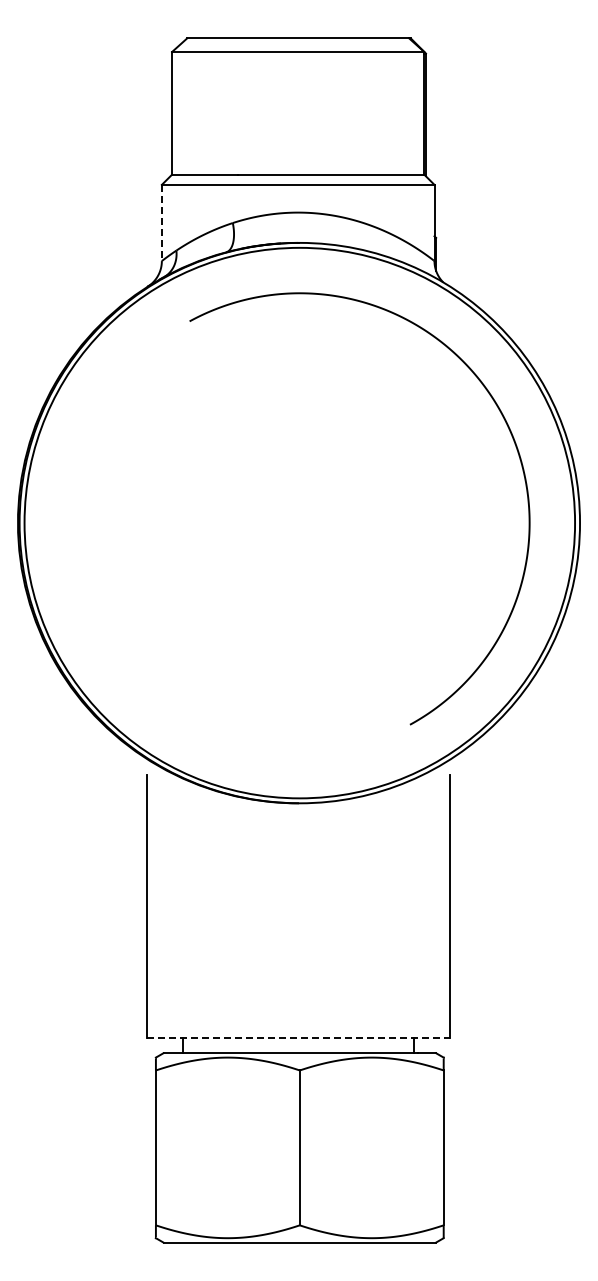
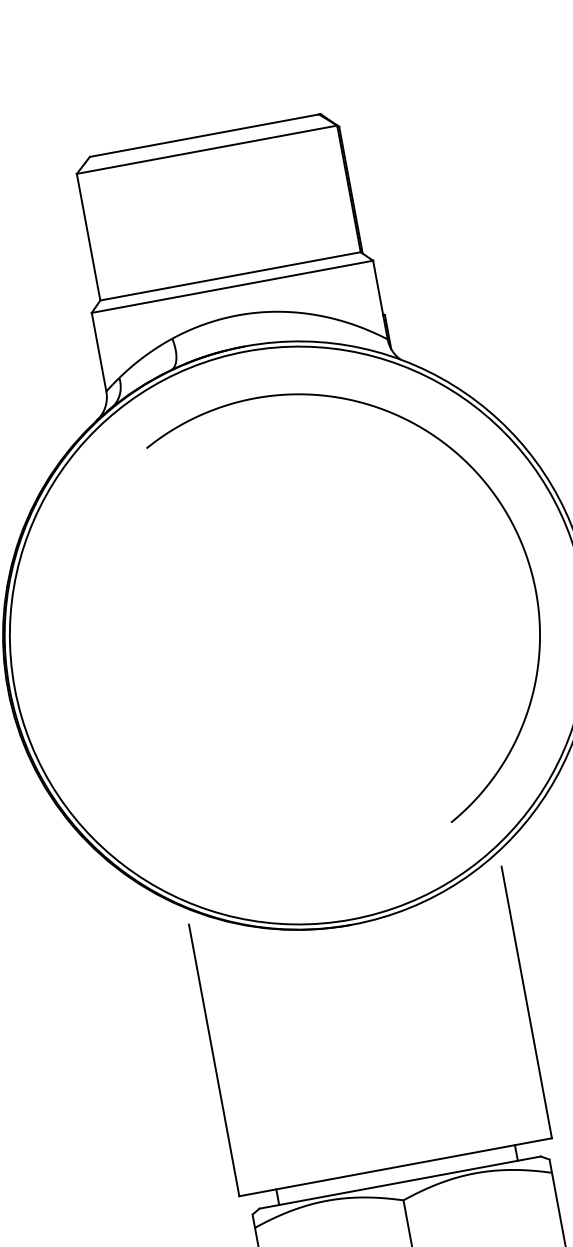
line: (161, 223) -> (98, 352), dashed -> solid
line: (298, 1038) -> (396, 1167), dashed -> solid

